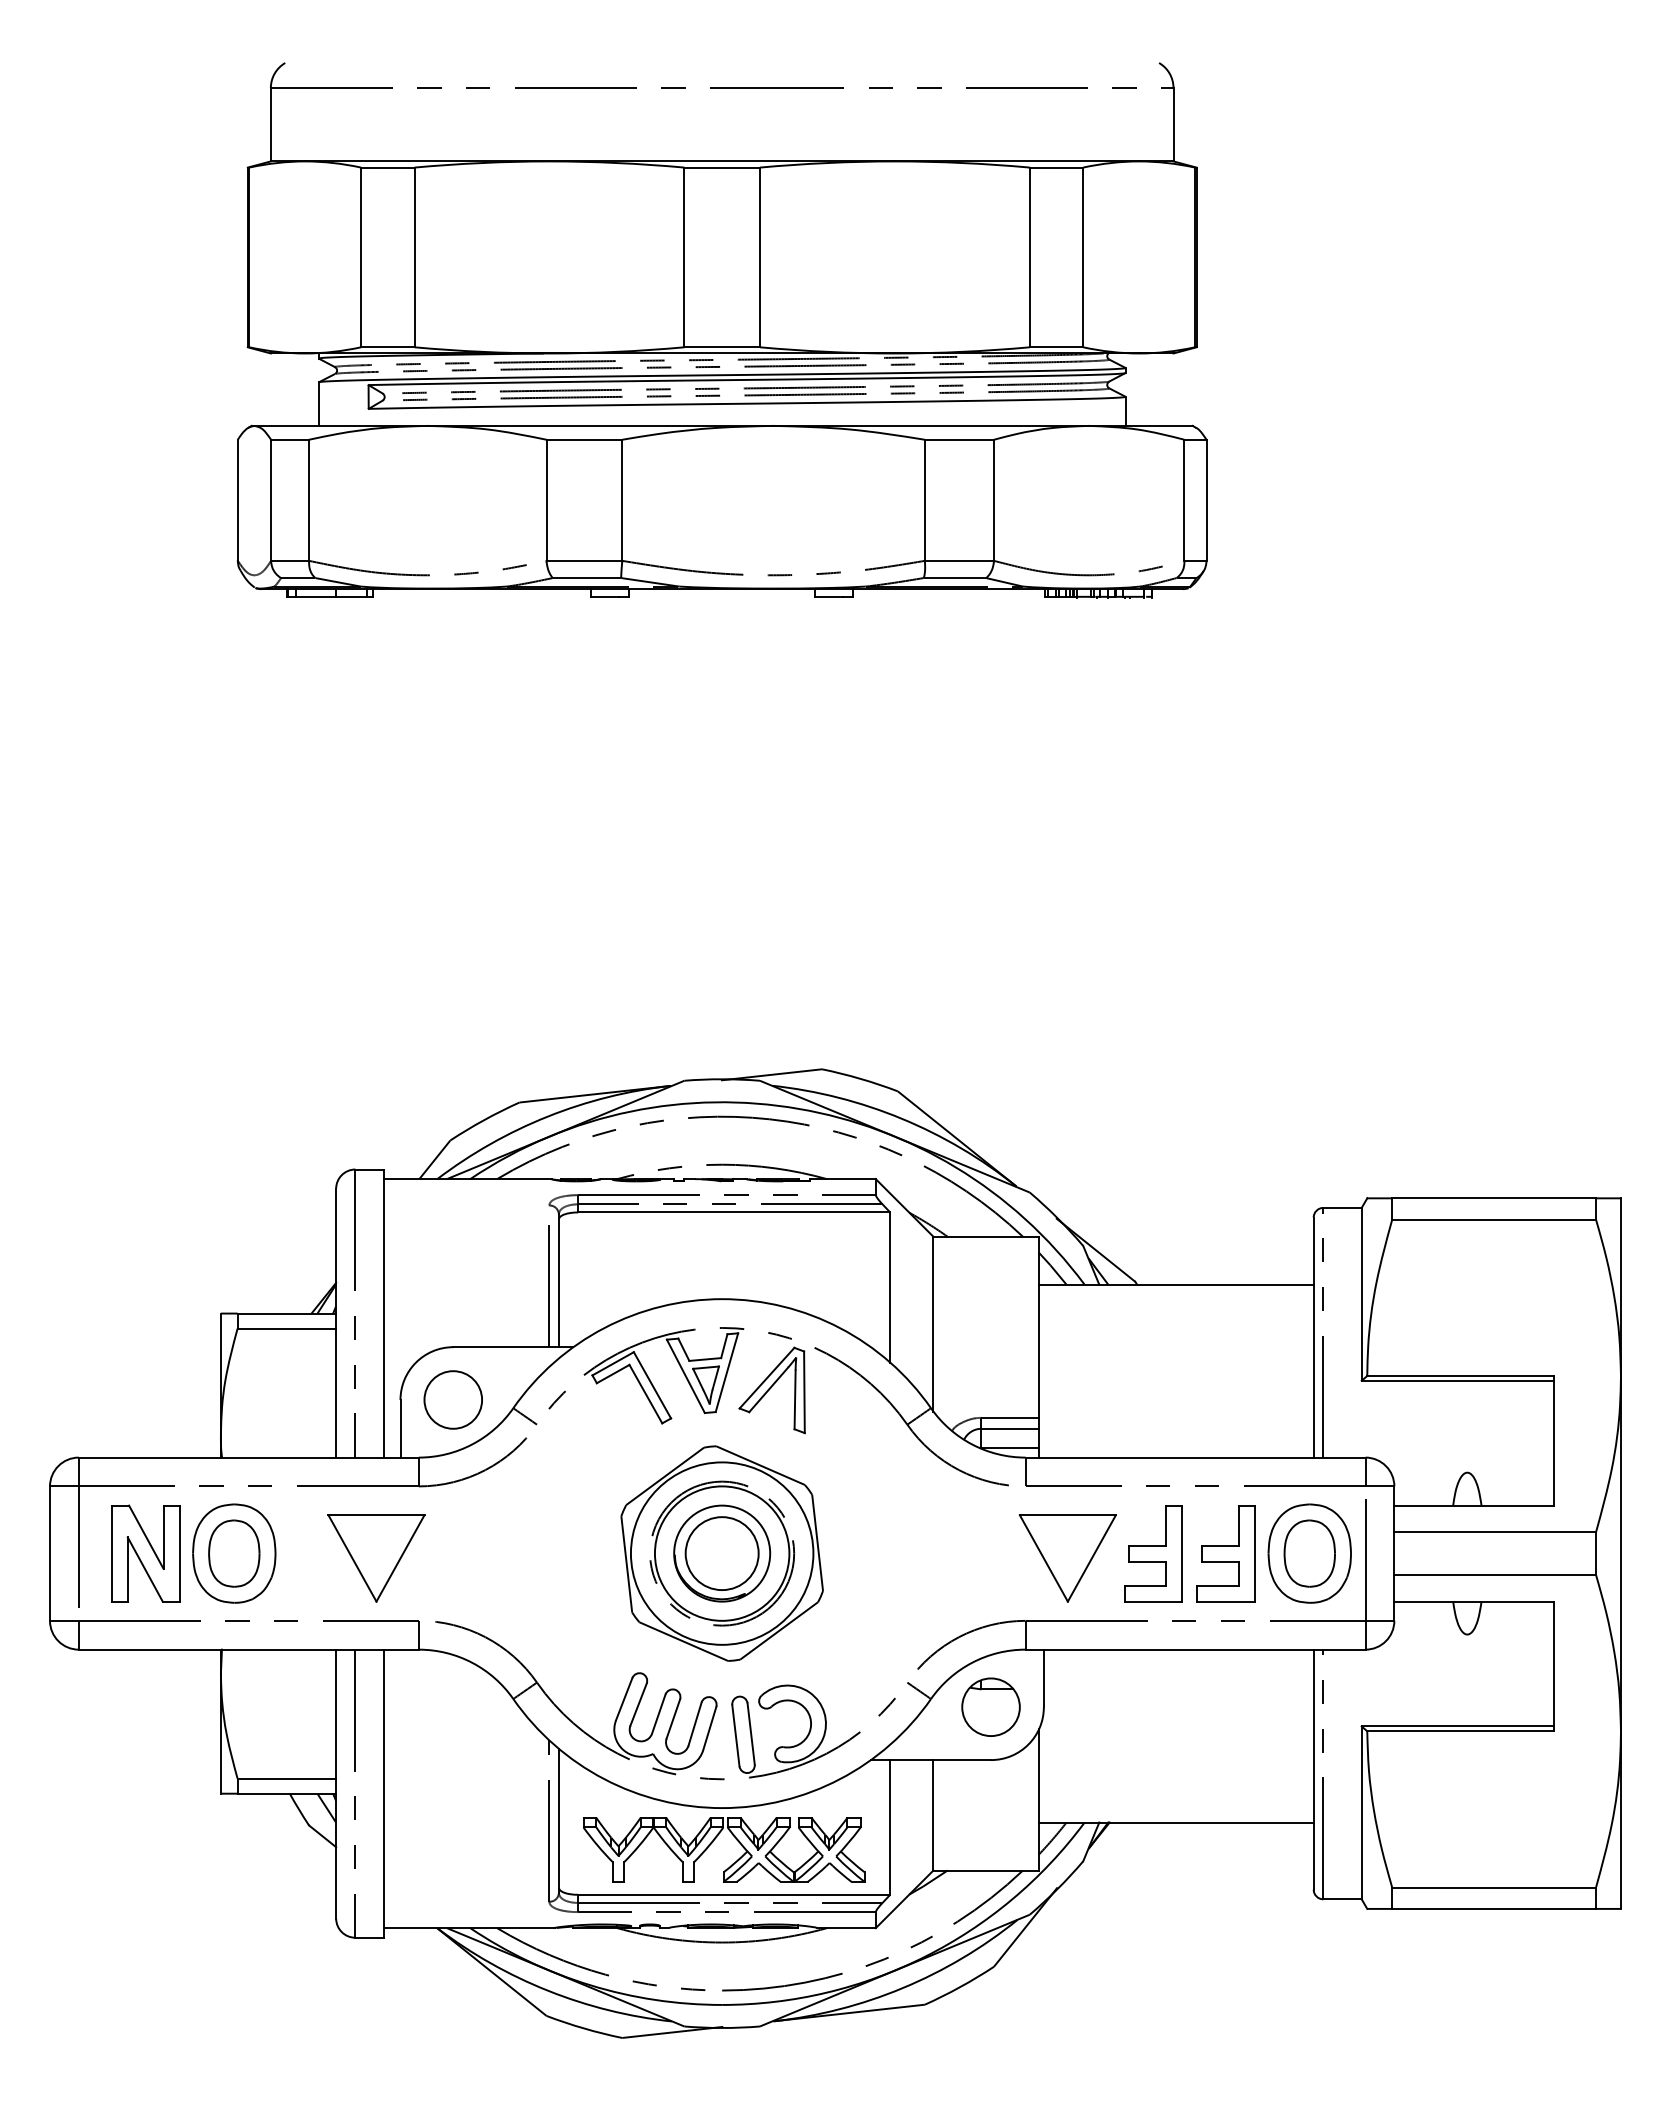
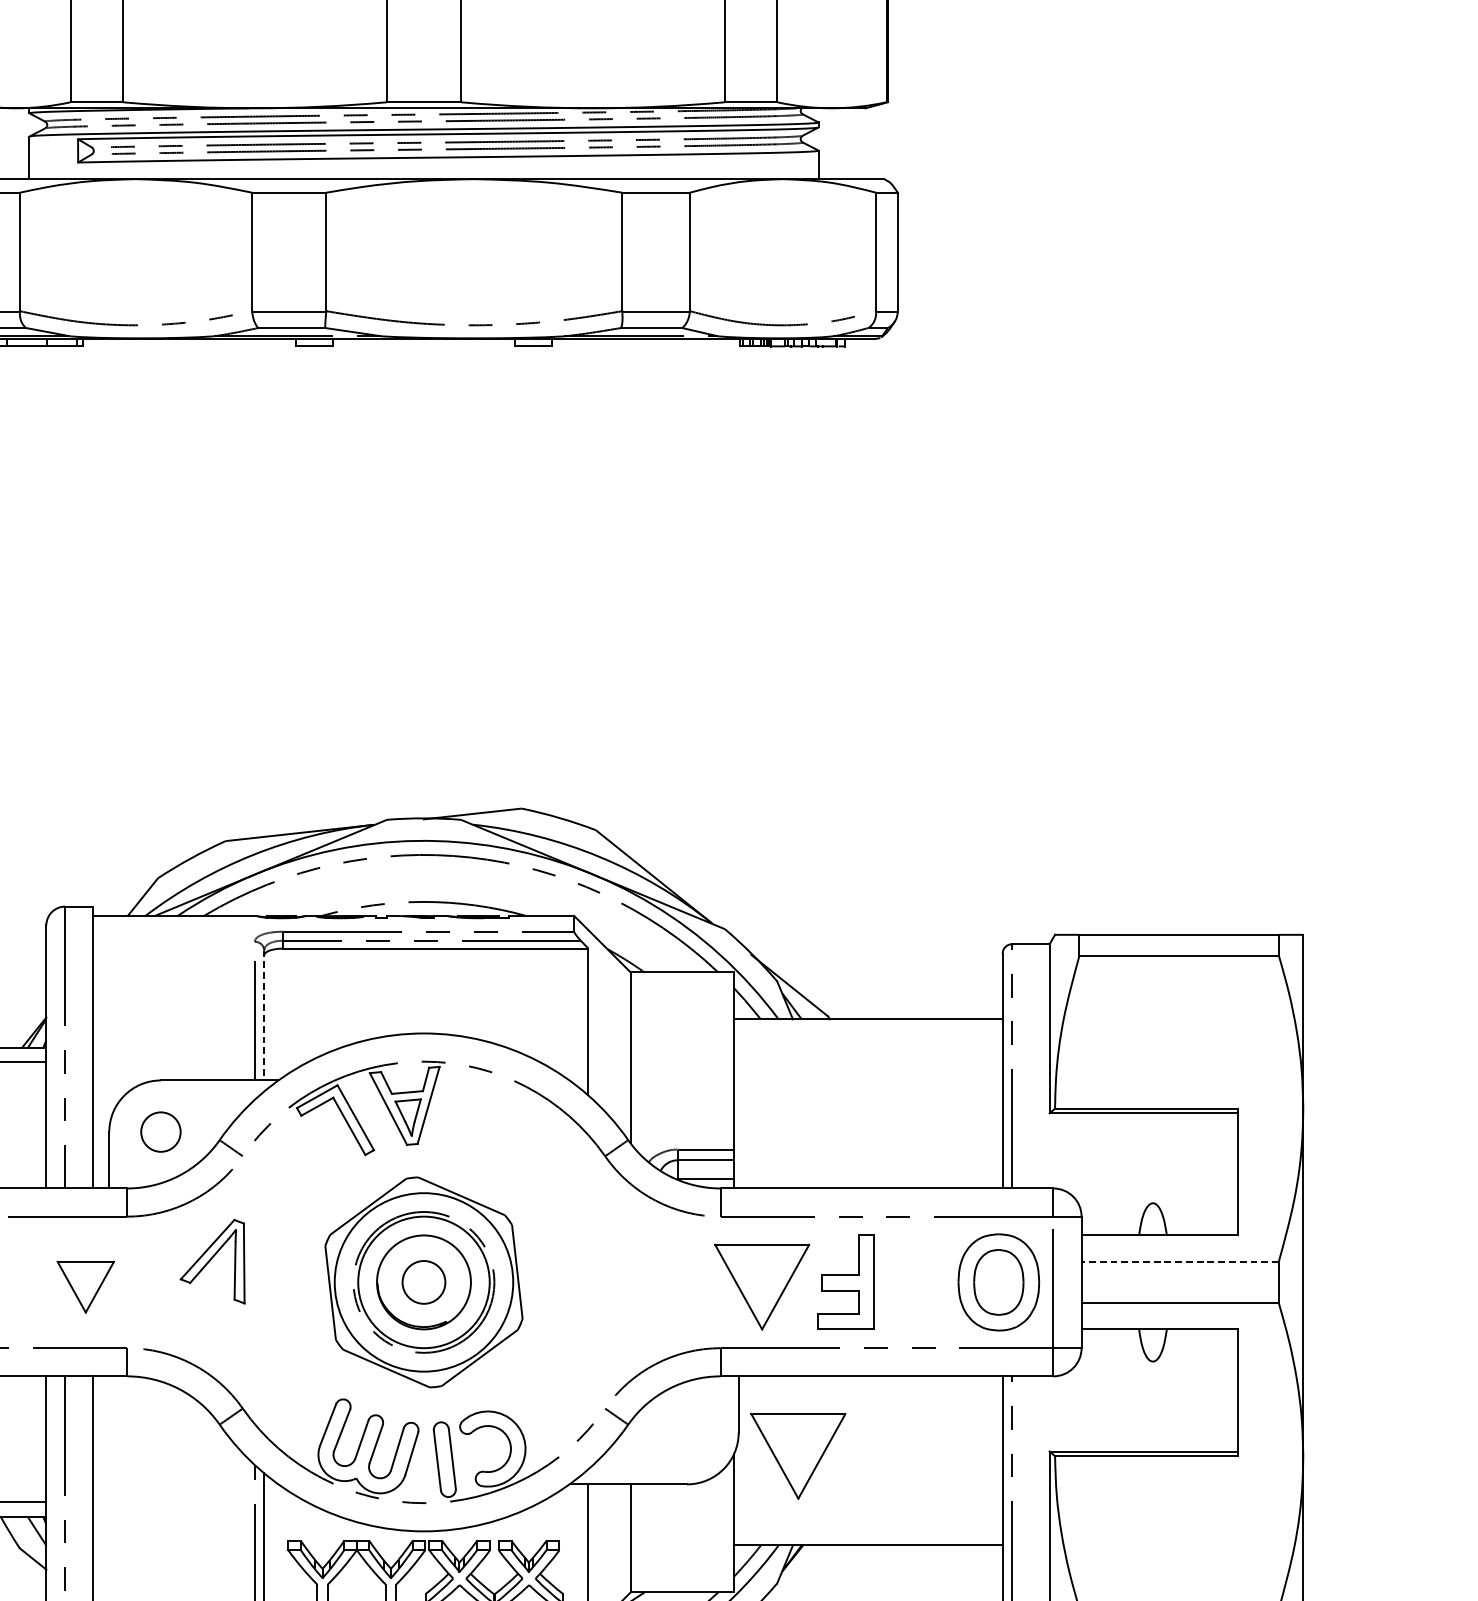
line: (558, 1281) -> (263, 1016), solid -> dashed
part: (771, 1390) -> (212, 1261), moved
circle: (453, 1399) -> (161, 1131), size x0.7
line: (1495, 1532) -> (1180, 1261), solid -> dashed
circle: (721, 1553) -> (423, 1282), size x0.6
part: (1225, 1553) -> (916, 1282), removed
part: (376, 1558) -> (85, 1287), size x0.6
part: (990, 1706) -> (686, 1431), removed
part: (1104, 1731) -> (798, 1456), added

